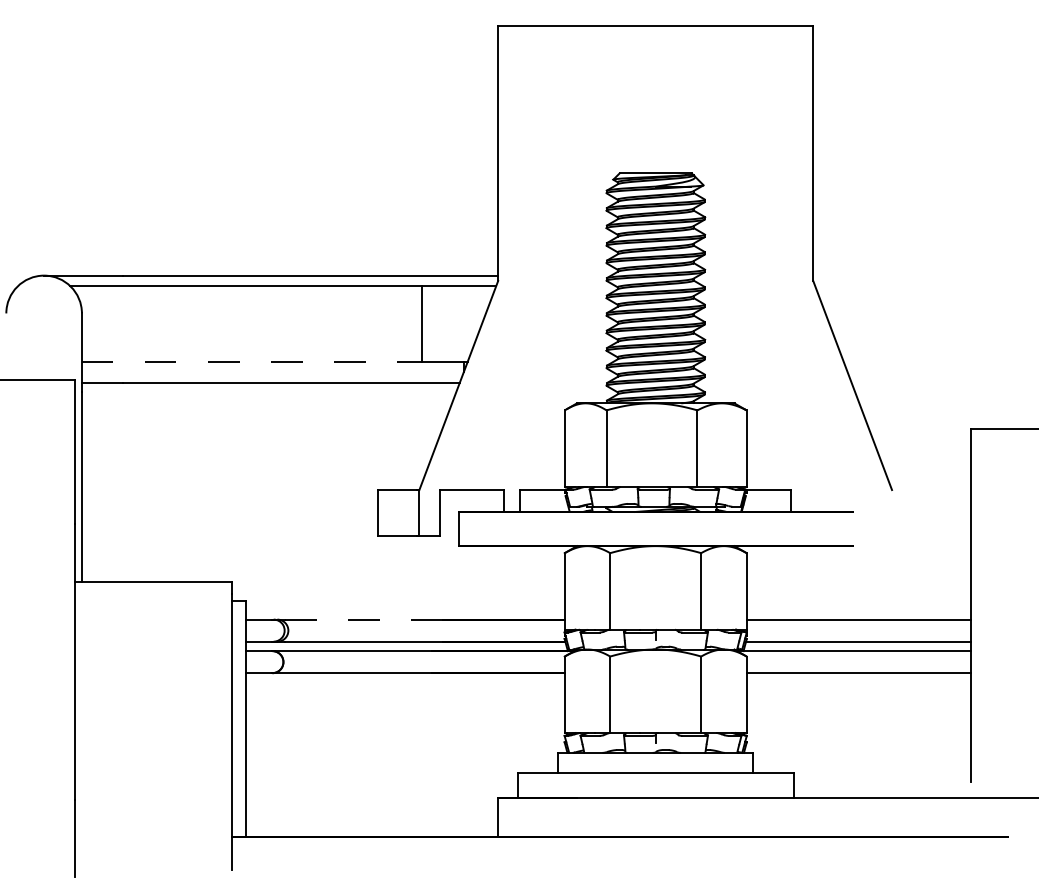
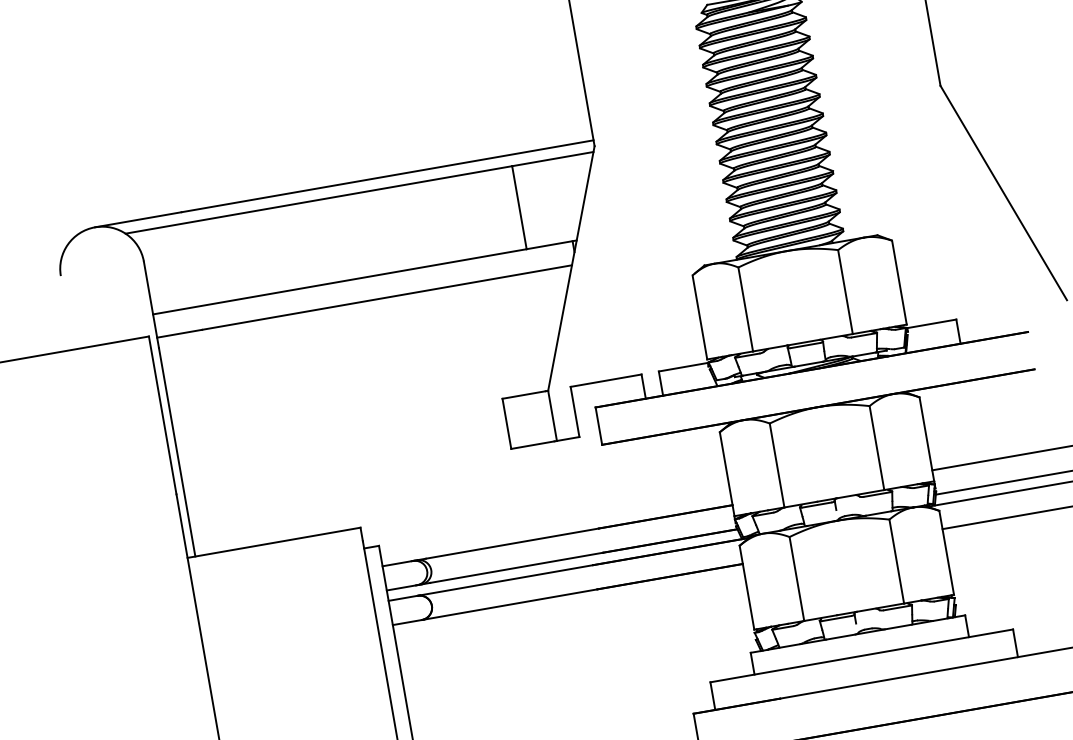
line: (252, 361) -> (340, 281), dashed -> solid
line: (364, 619) -> (512, 543), dashed -> solid

